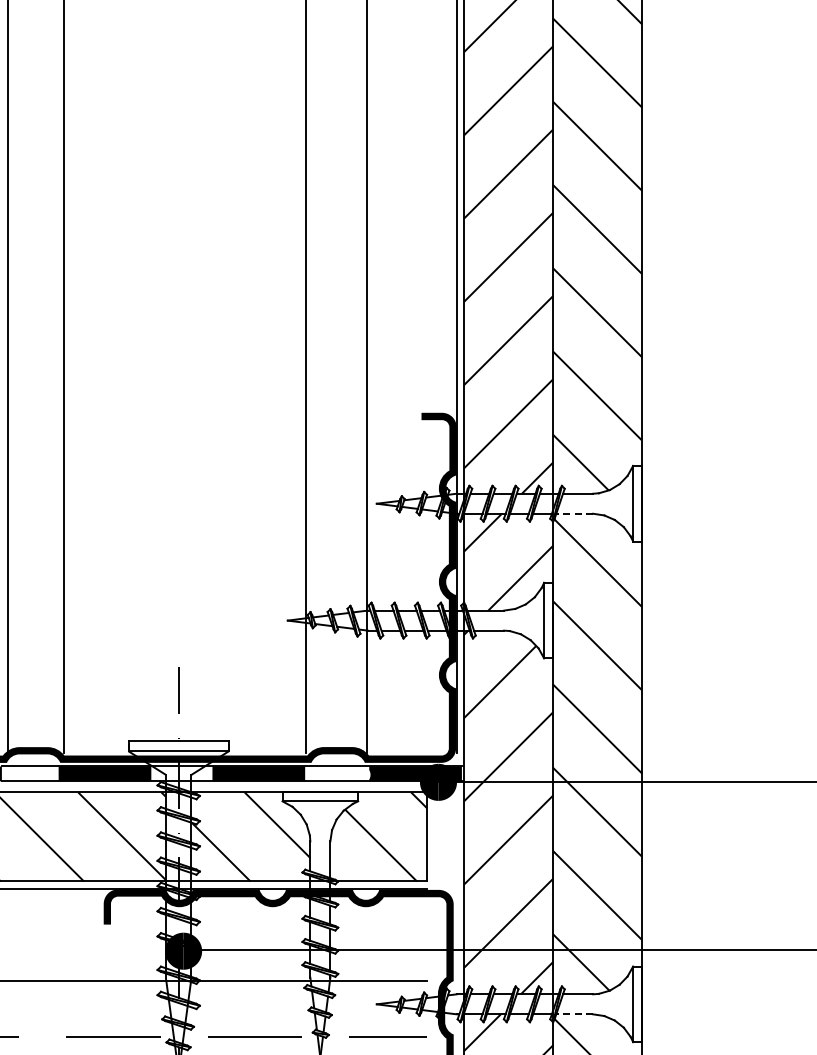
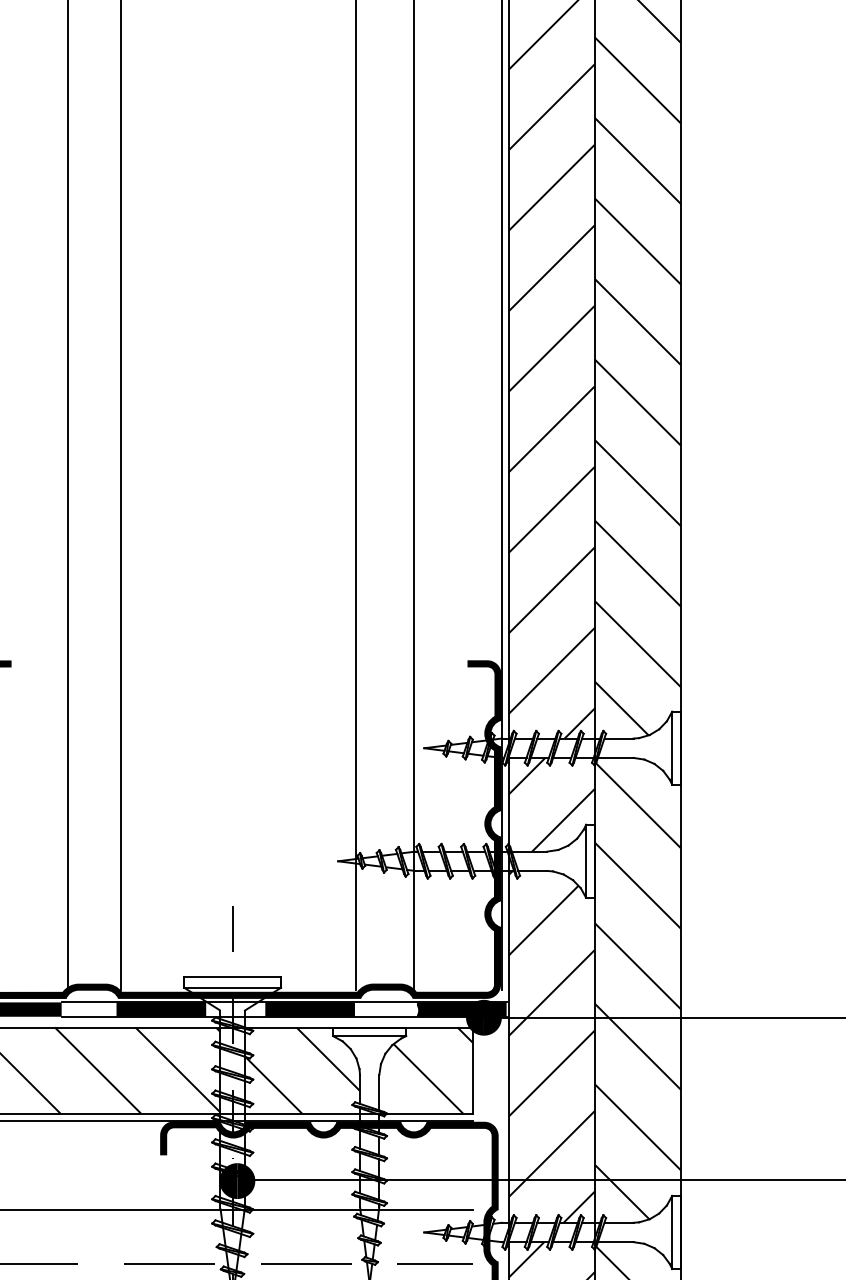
line: (574, 513) -> (615, 757), dashed -> solid
line: (574, 1014) -> (615, 1242), dashed -> solid

